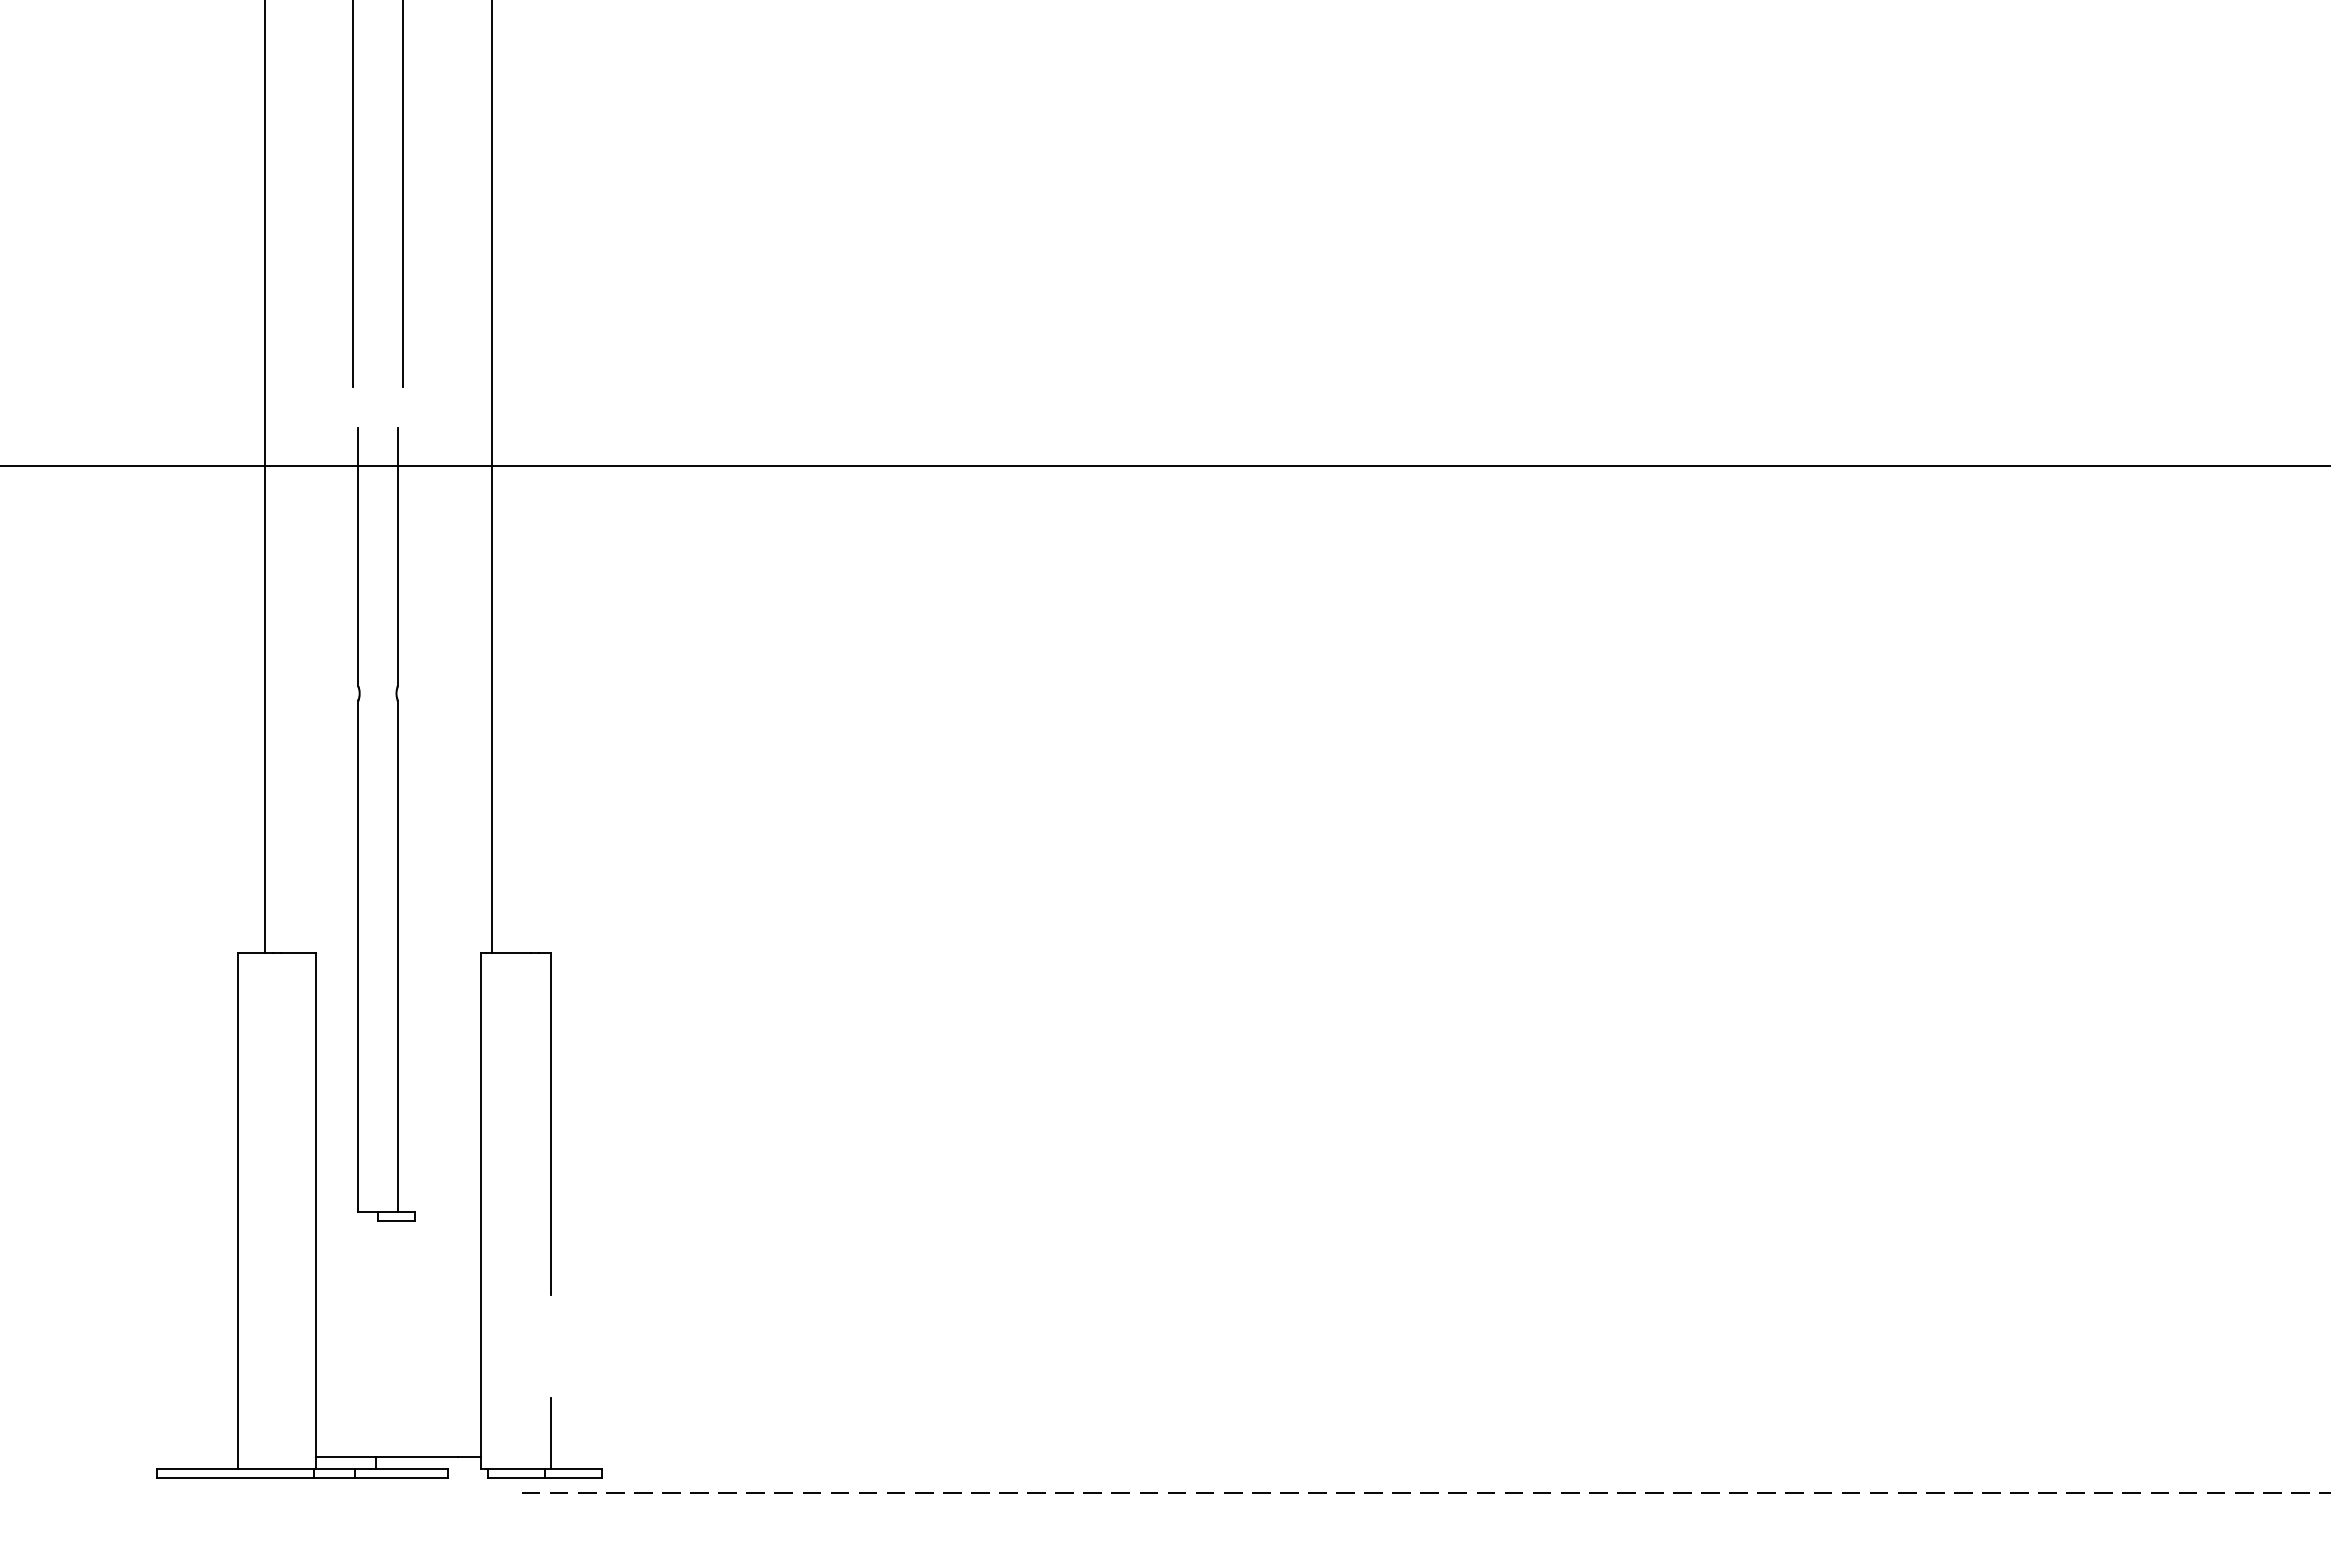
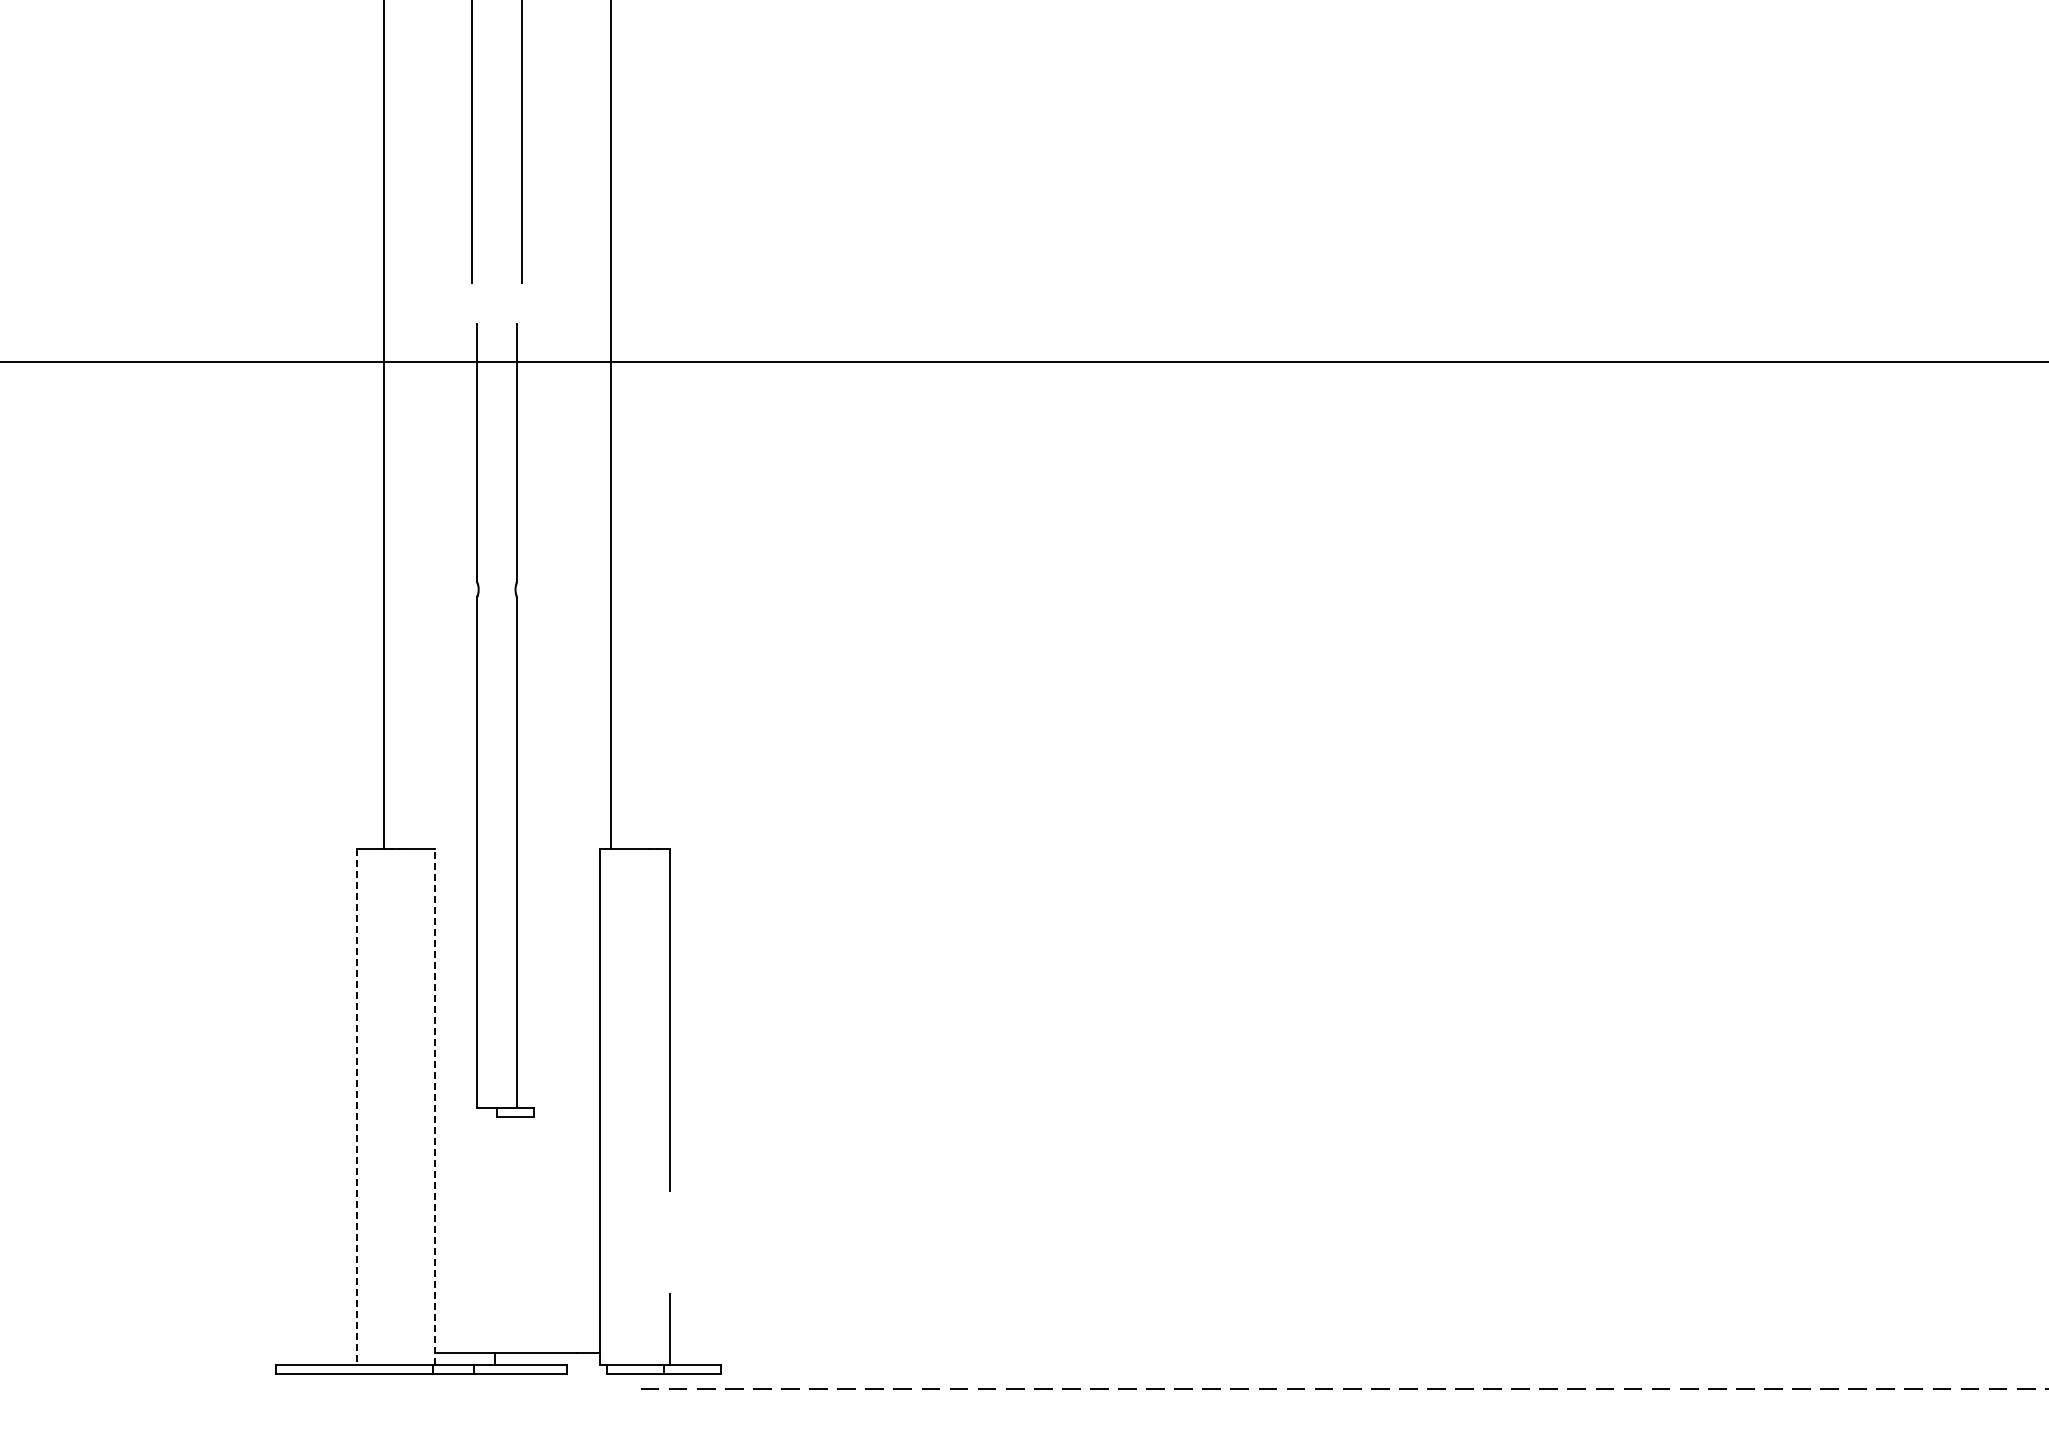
line: (237, 1210) -> (356, 1106), solid -> dashed
line: (316, 1210) -> (435, 1106), solid -> dashed

